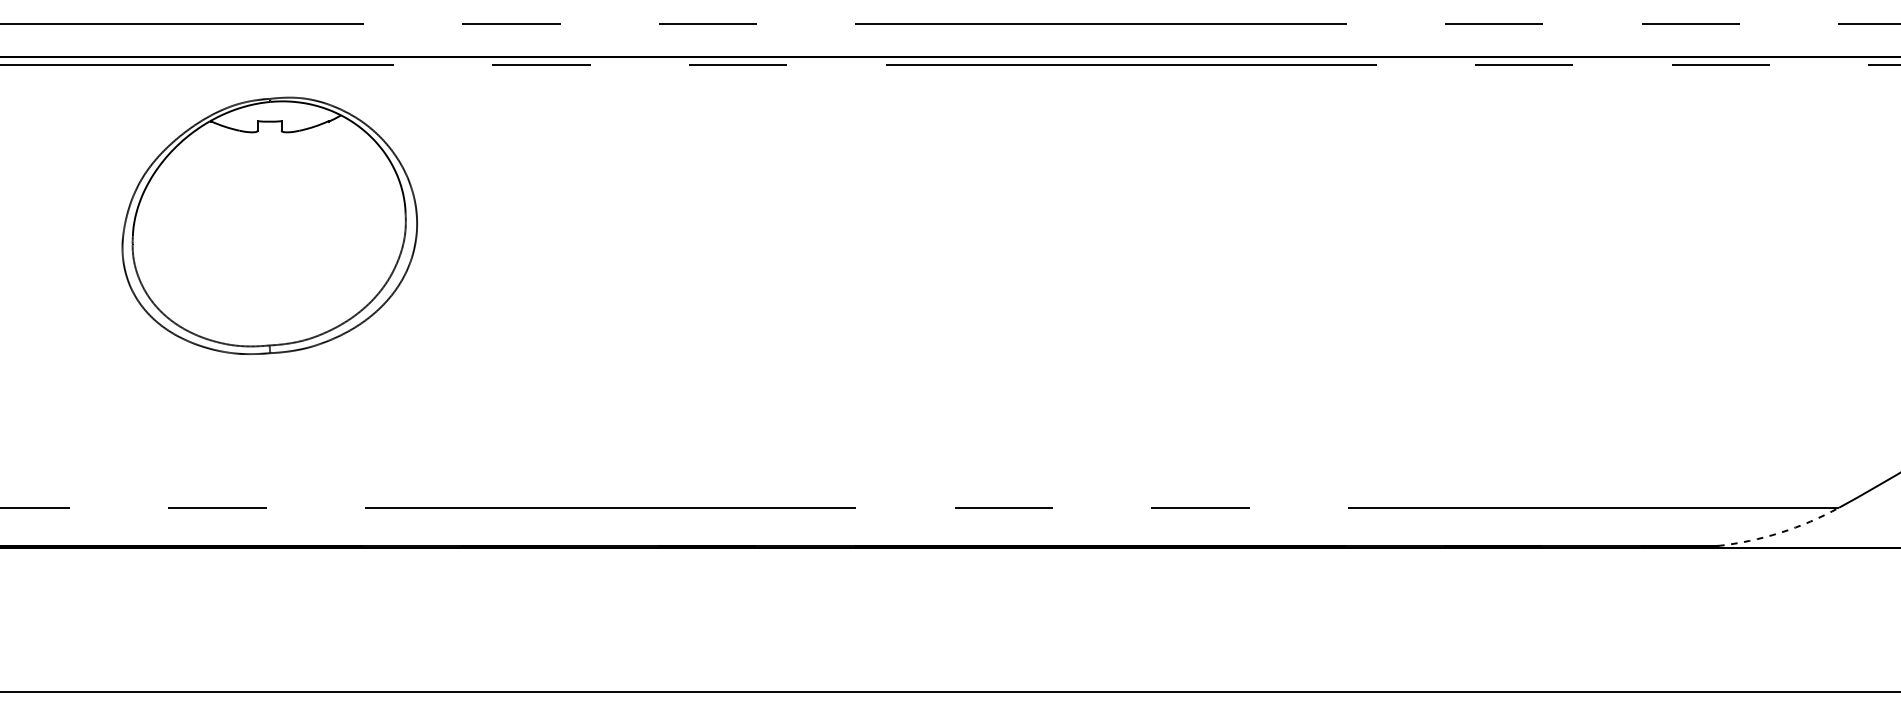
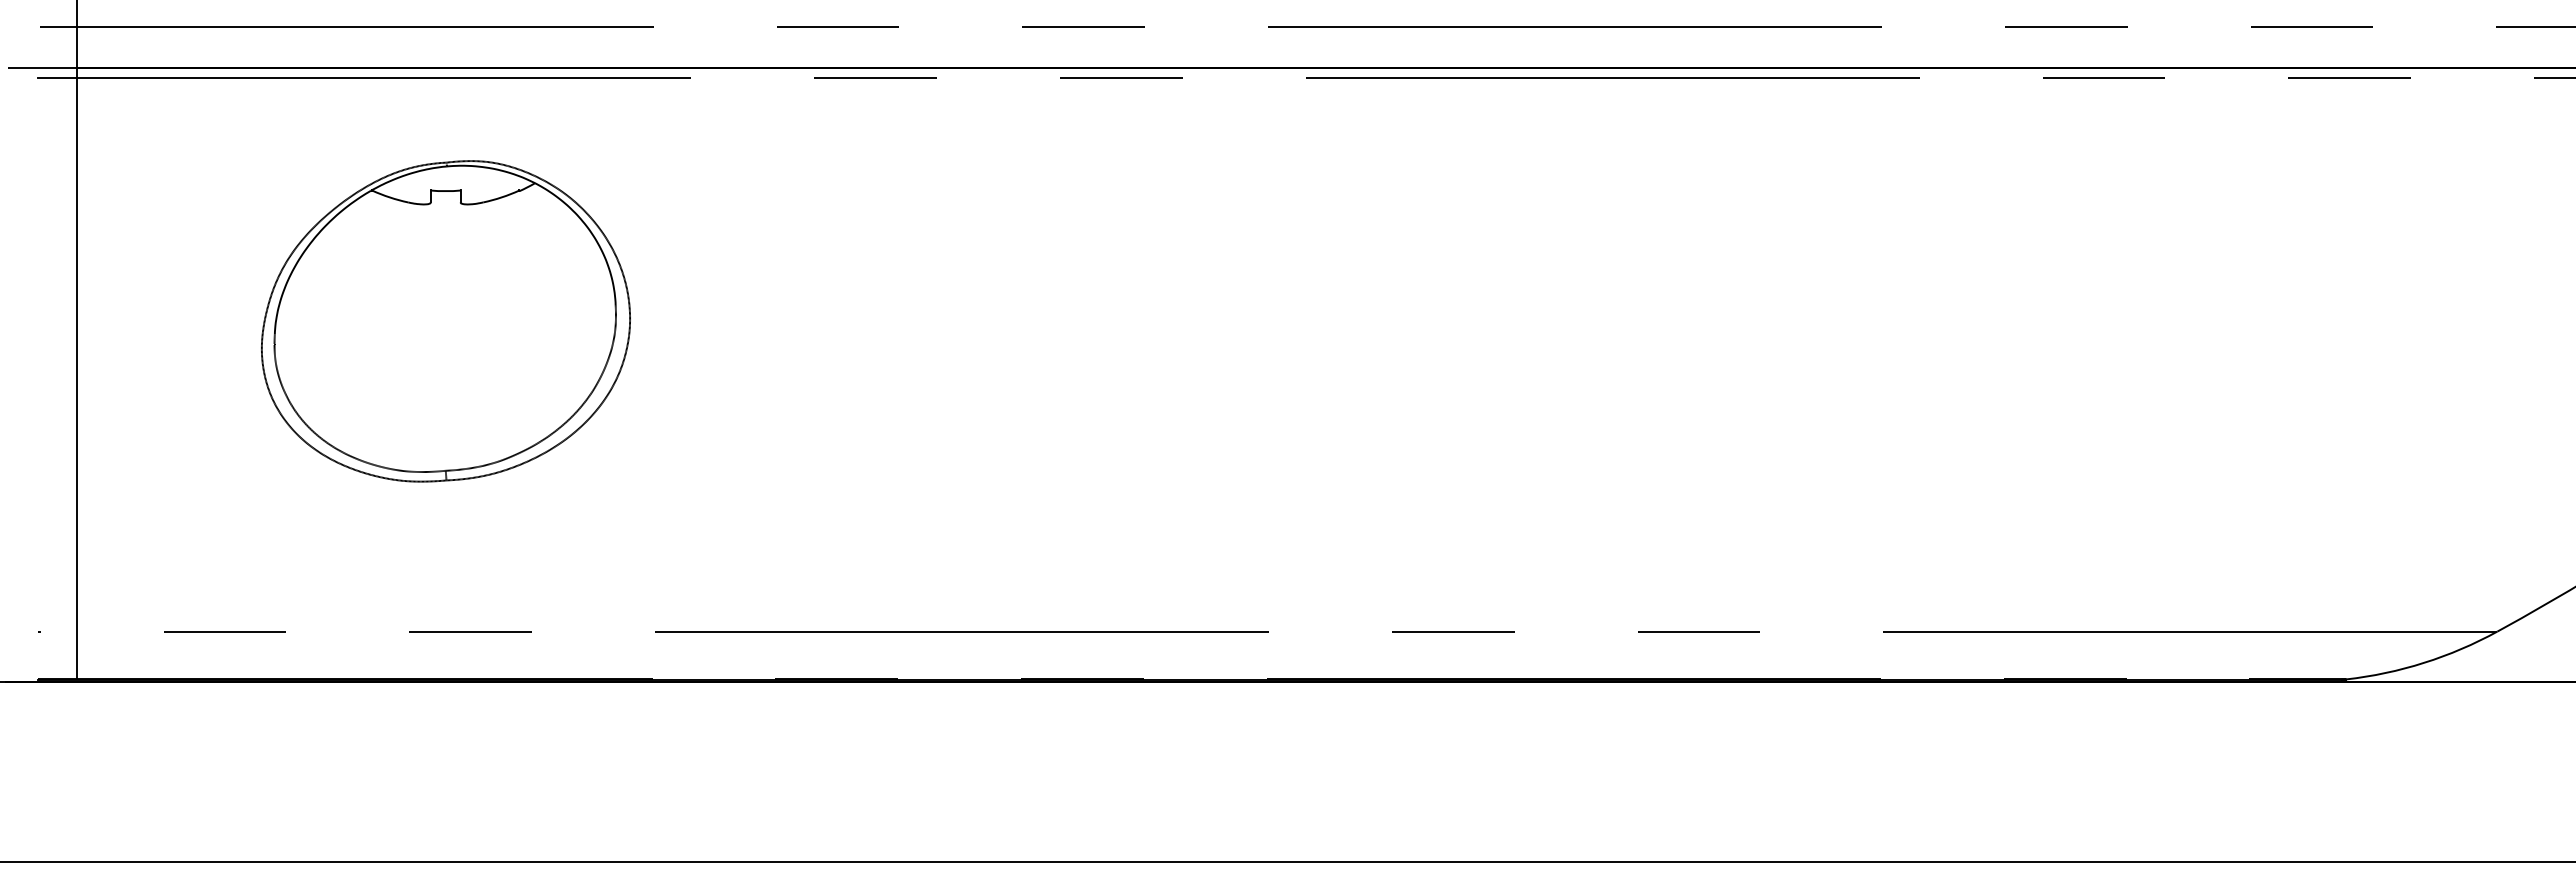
part: (269, 225) -> (445, 321), moved
arc: (1780, 532) -> (2424, 662), dashed -> solid

